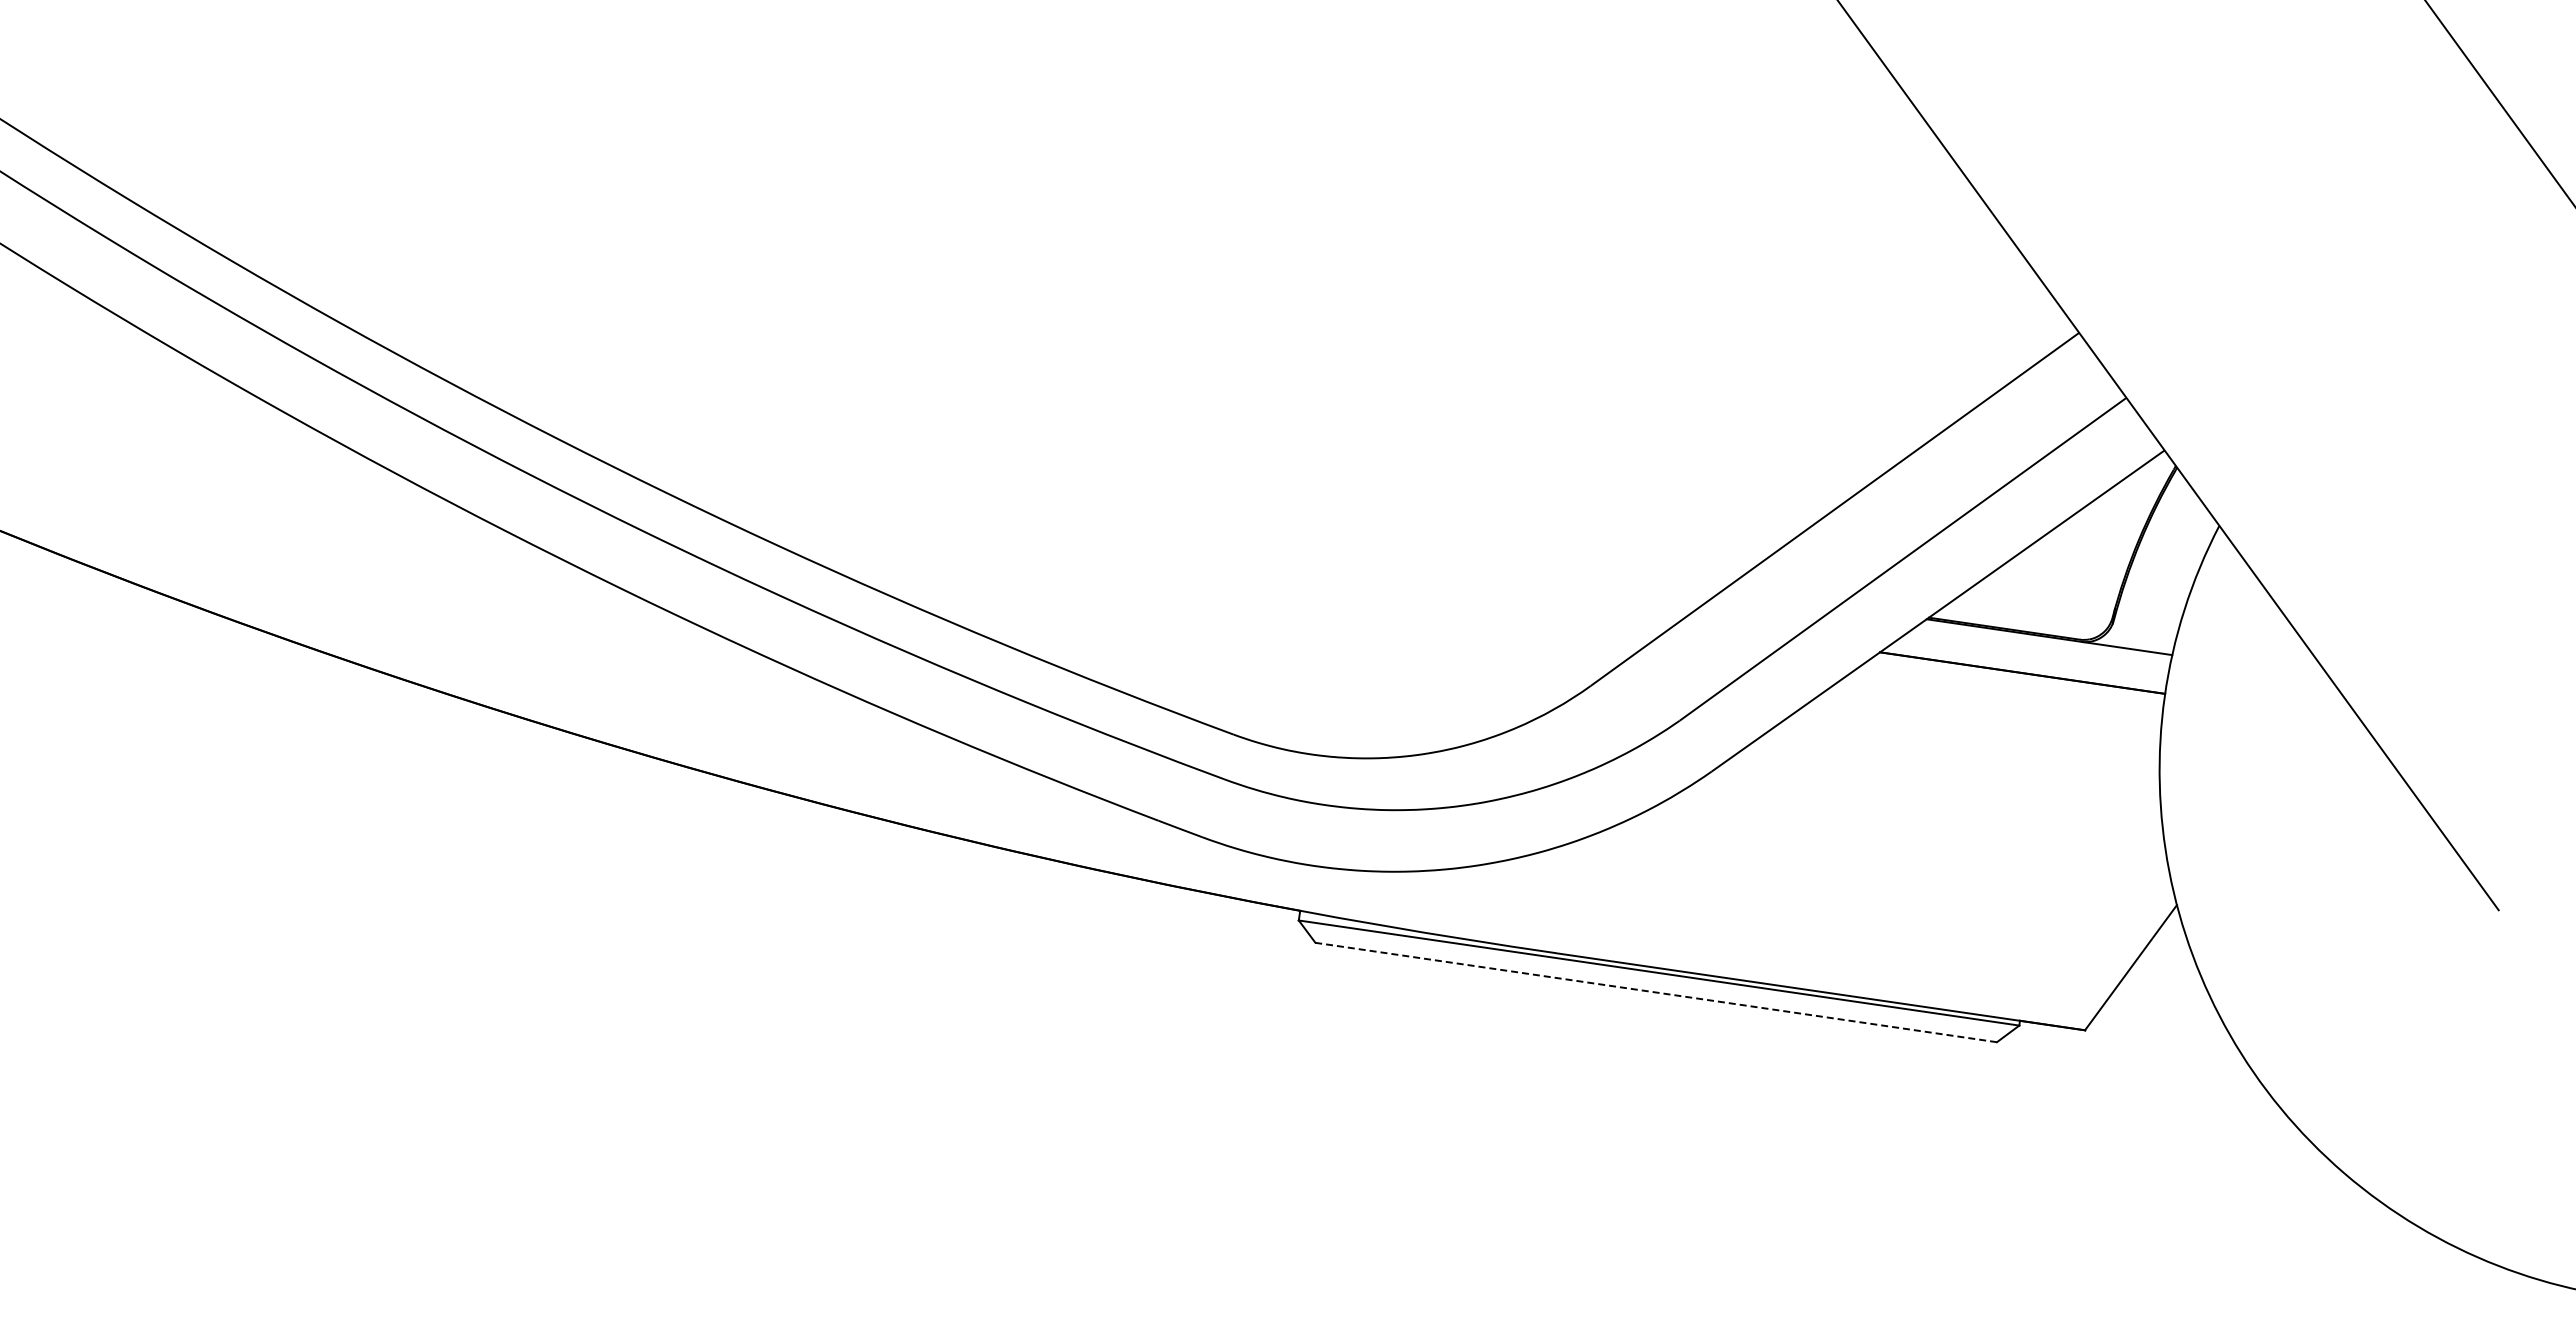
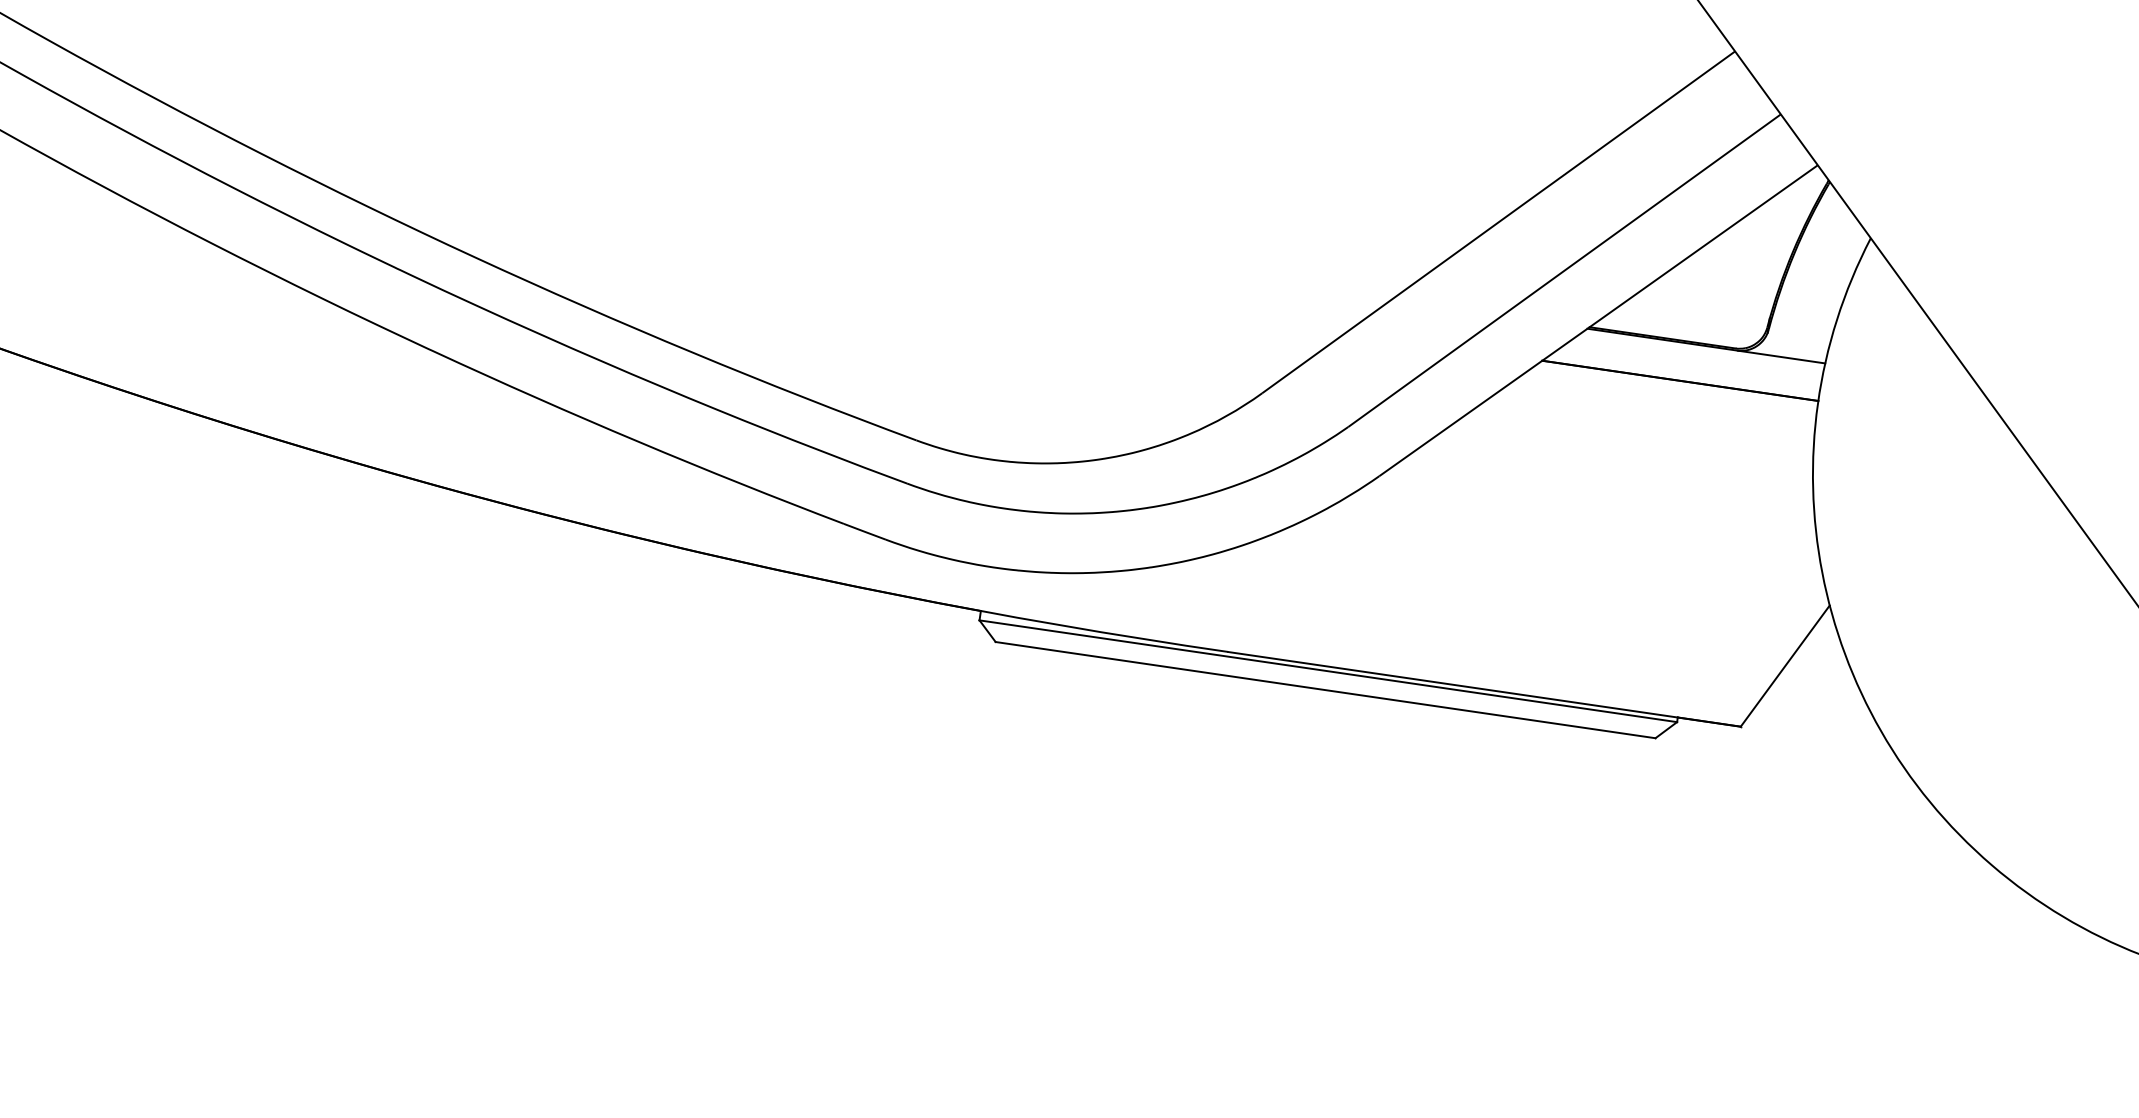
line: (1655, 992) -> (1324, 690), dashed -> solid

